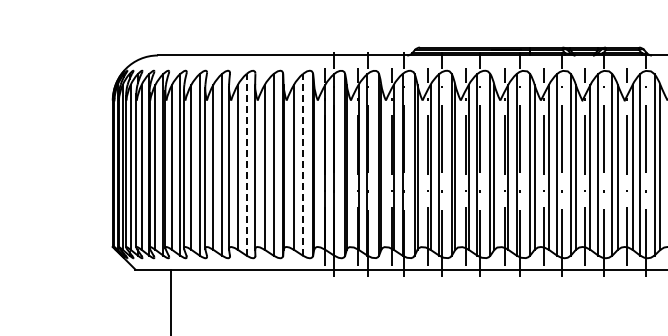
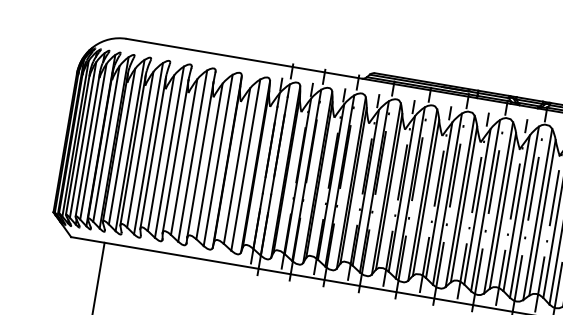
line: (246, 164) -> (192, 155), dashed -> solid
line: (302, 164) -> (245, 164), dashed -> solid

